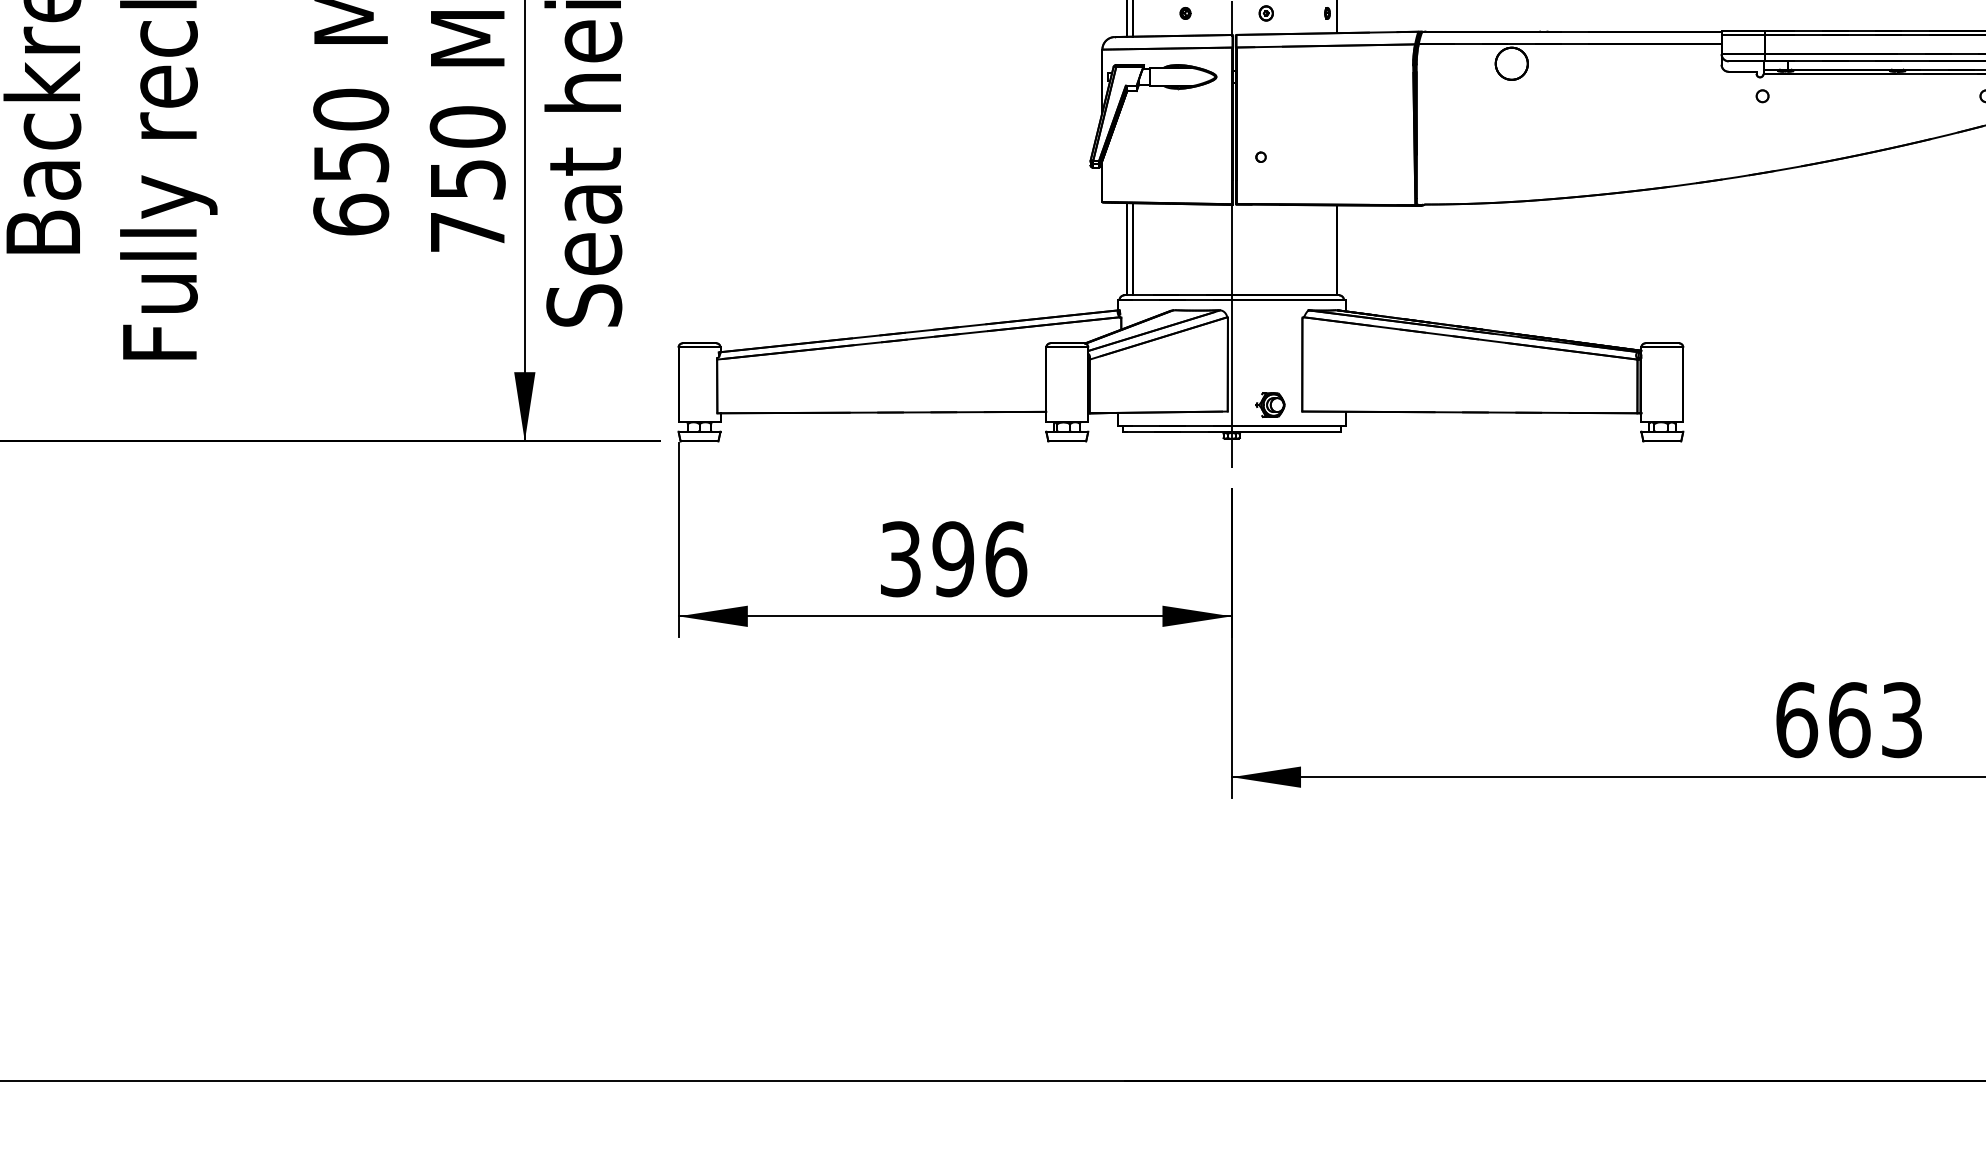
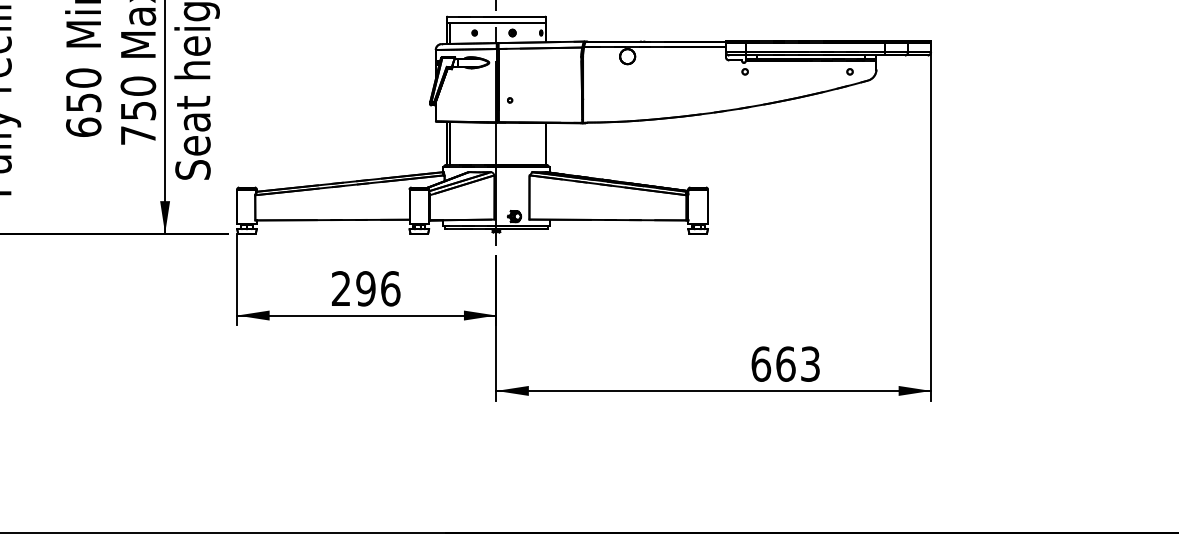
text: (901, 558) -> (341, 288), 396 -> 296

